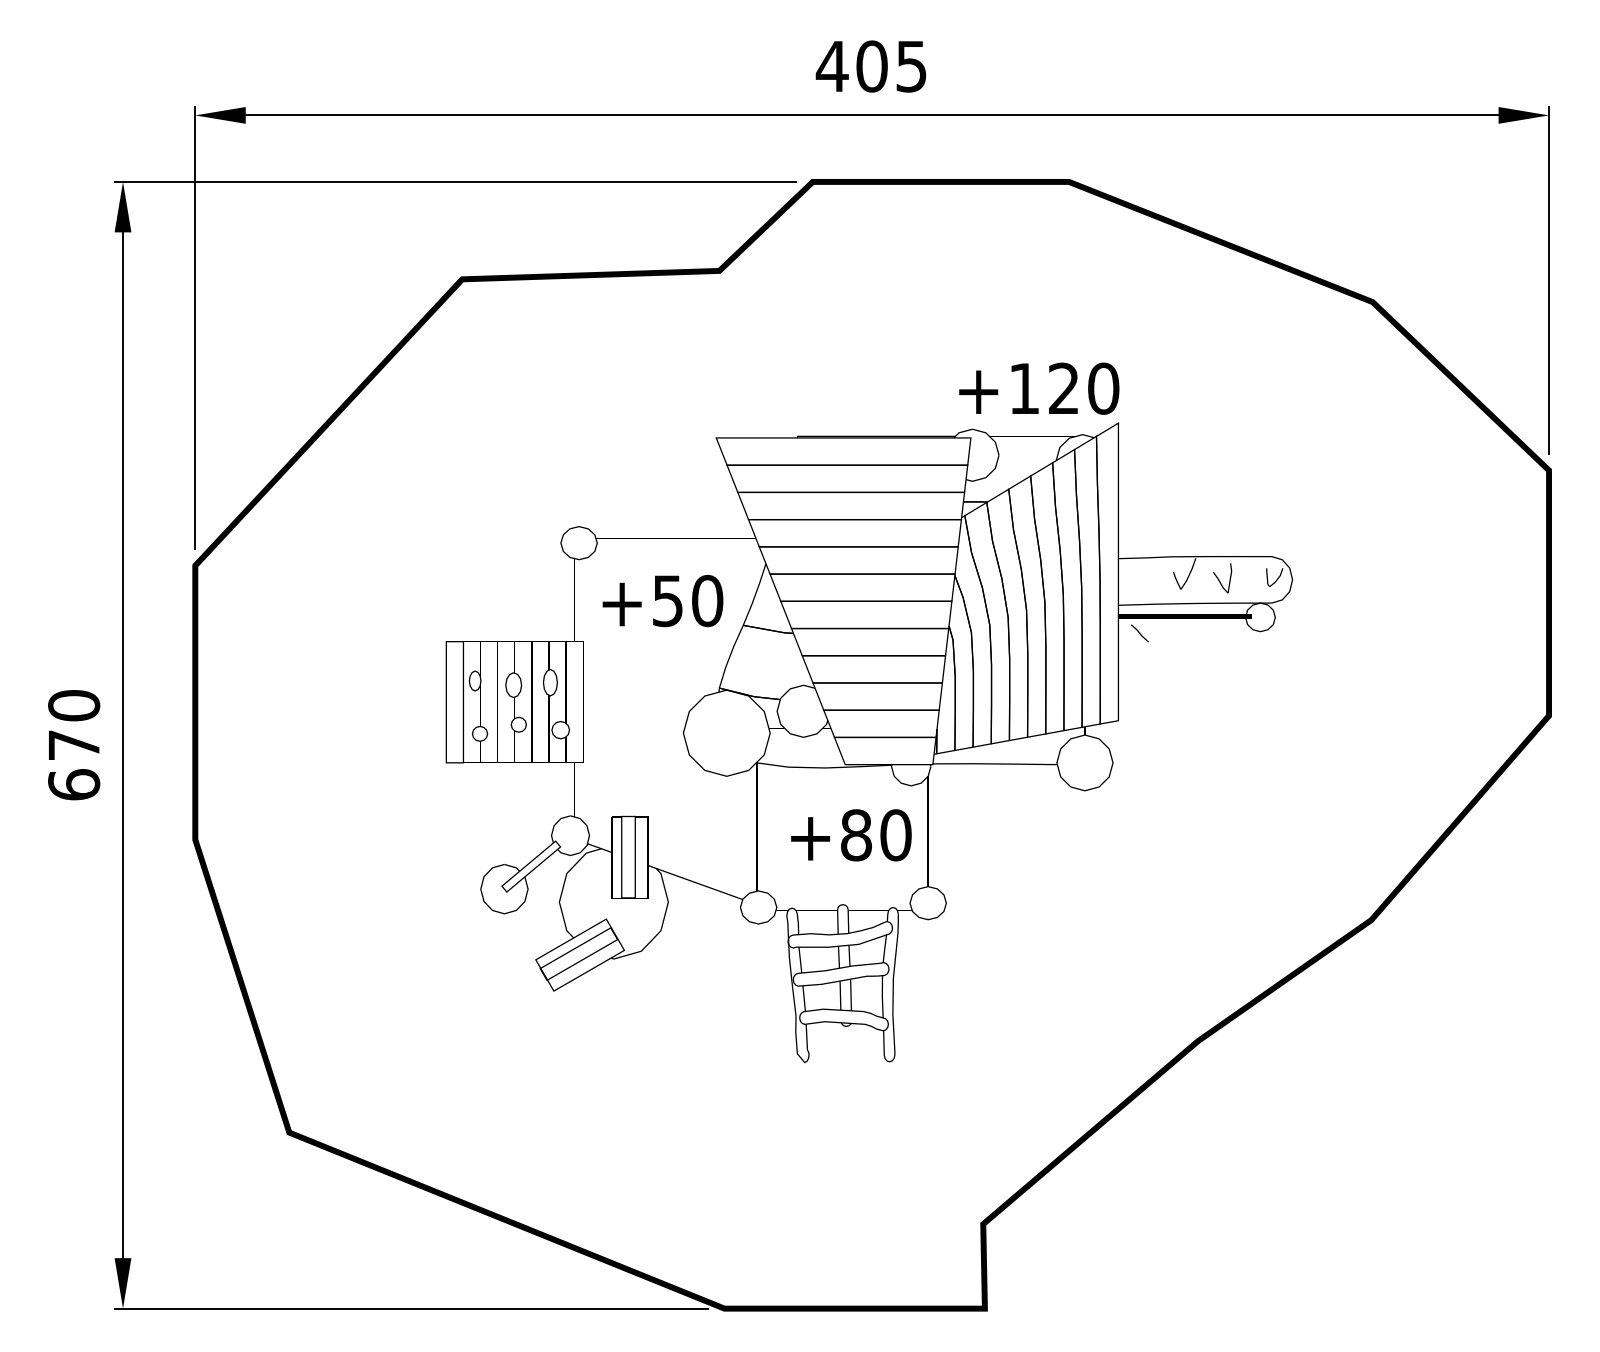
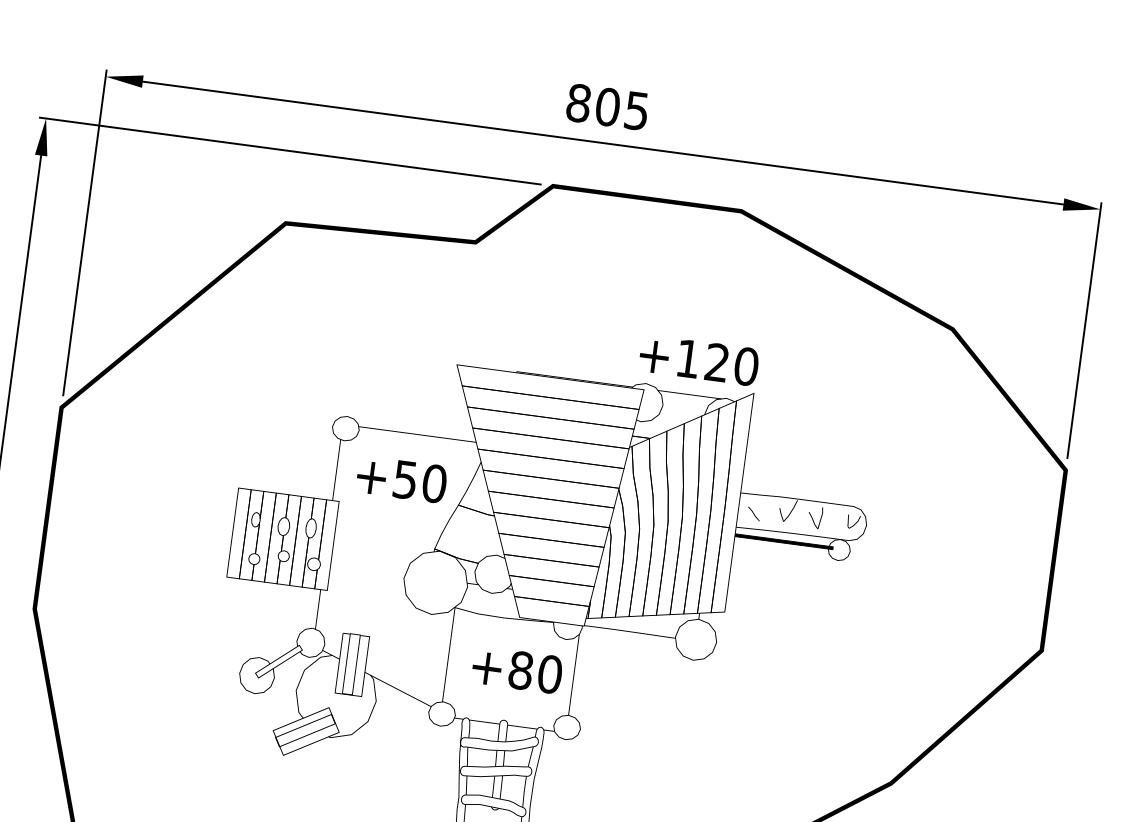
text: (831, 66) -> (578, 103), 405 -> 805
line: (1139, 633) -> (753, 514), moved

